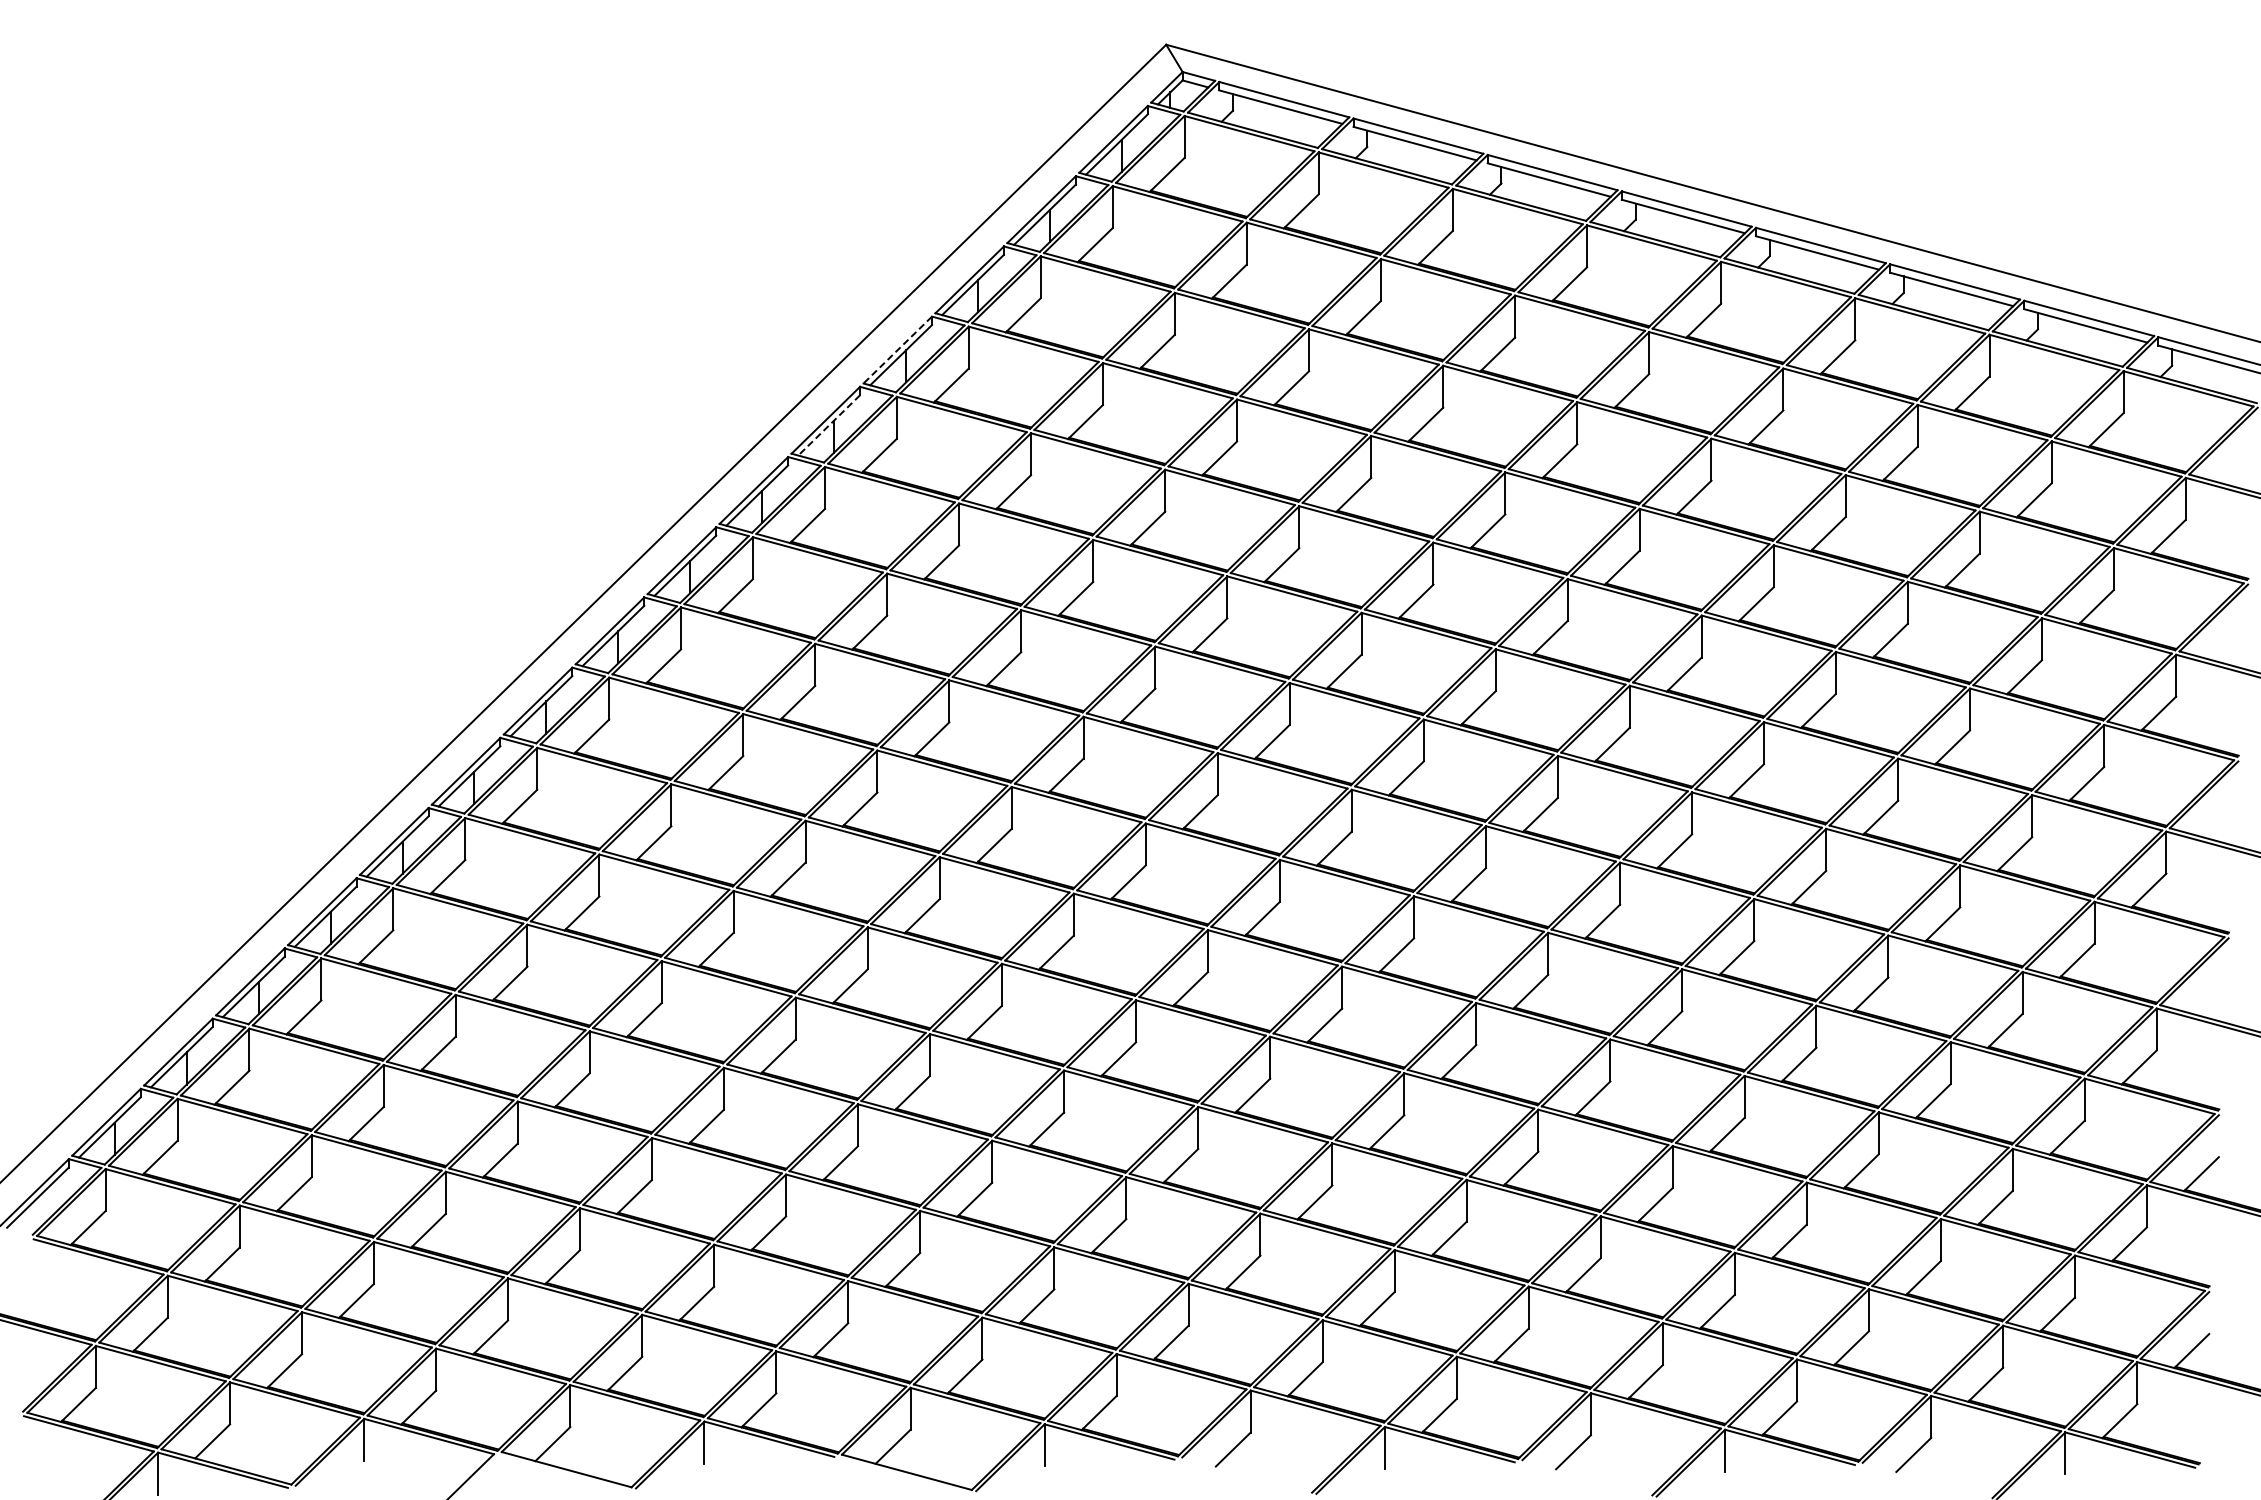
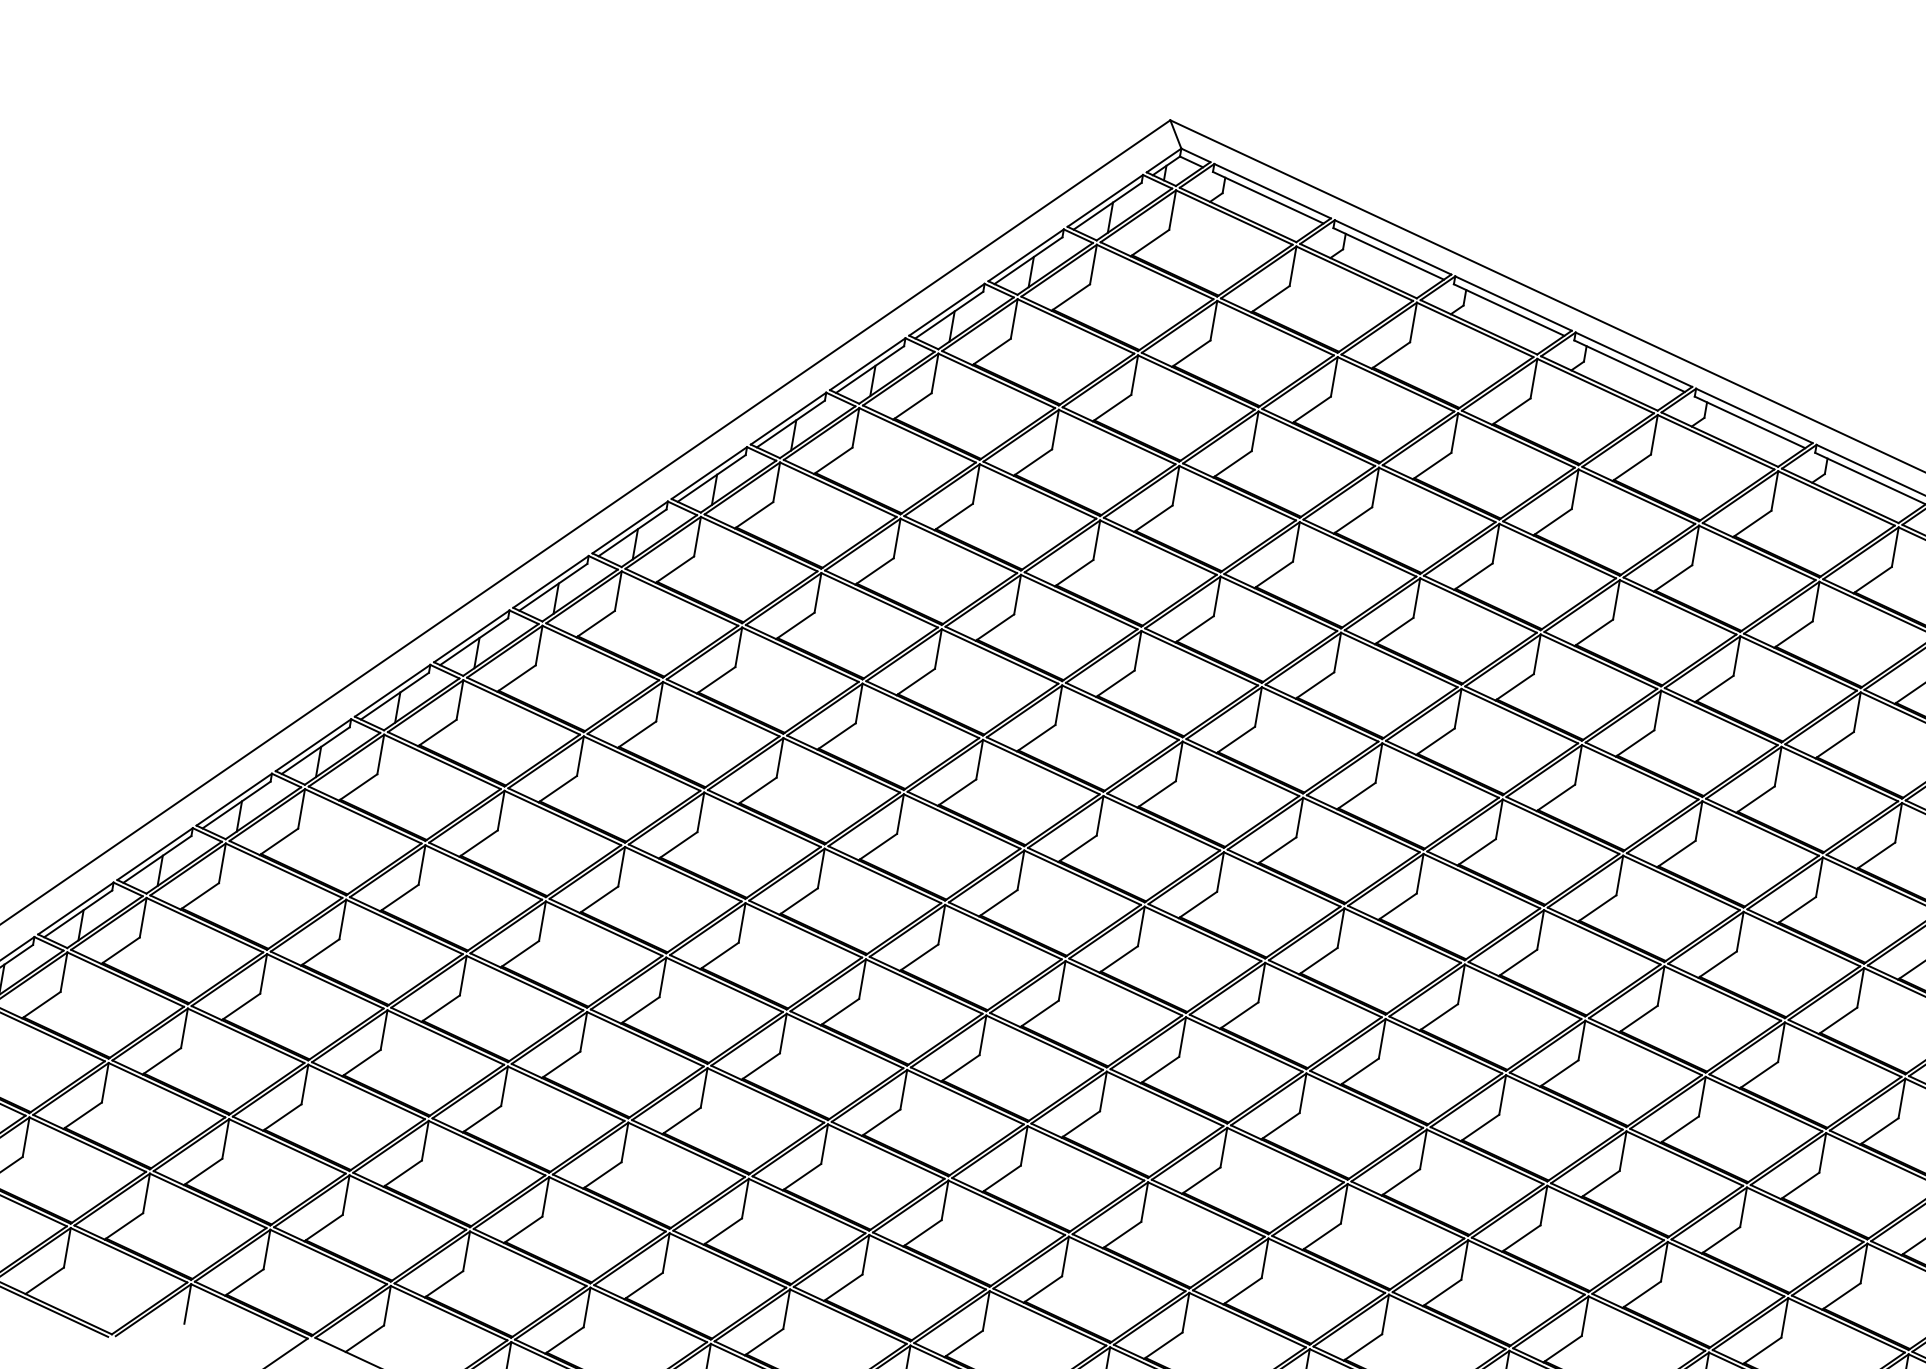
line: (897, 350) -> (867, 364), dashed -> solid
line: (828, 425) -> (790, 423), dashed -> solid

